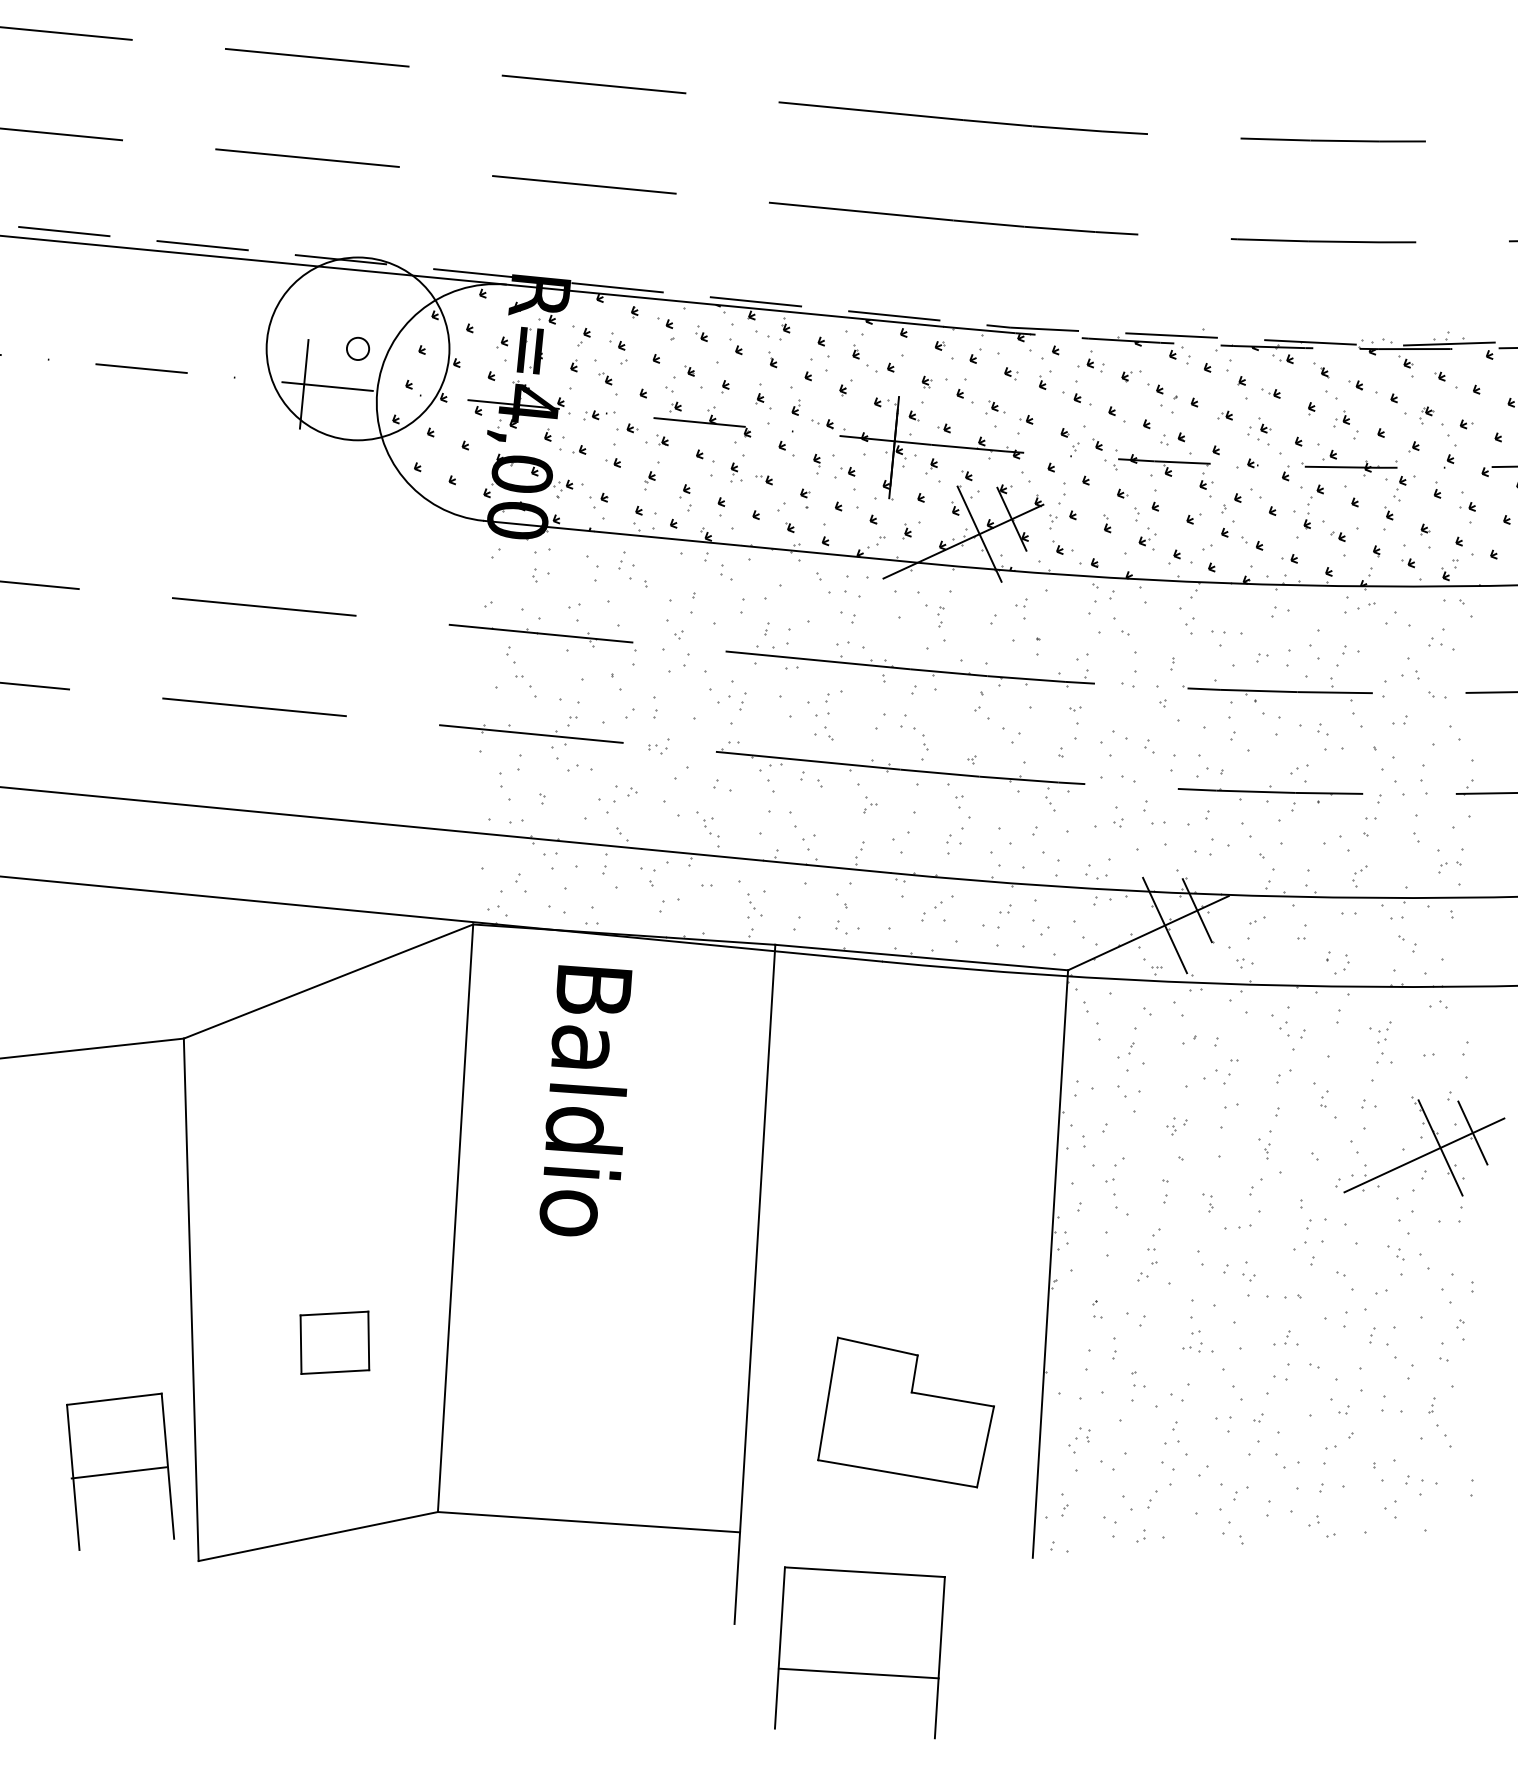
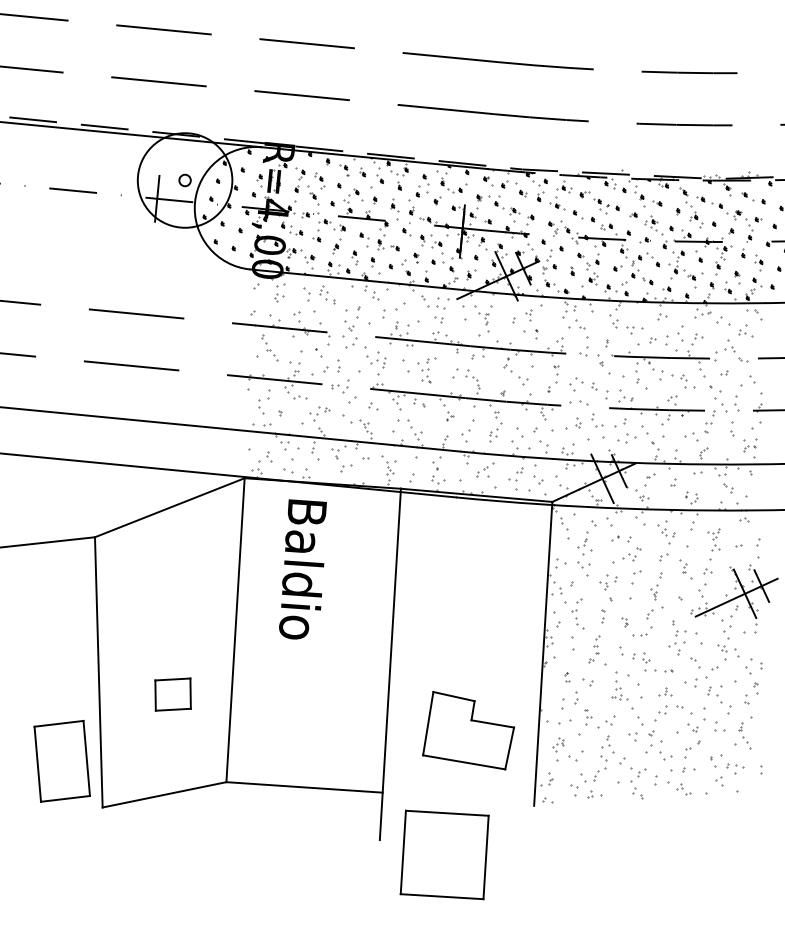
part: (658, 747) -> (340, 386), size x1.67
part: (1176, 1126) -> (608, 582), size x1.67
line: (119, 1472) -> (65, 798), moved
line: (857, 1673) -> (441, 896), moved

